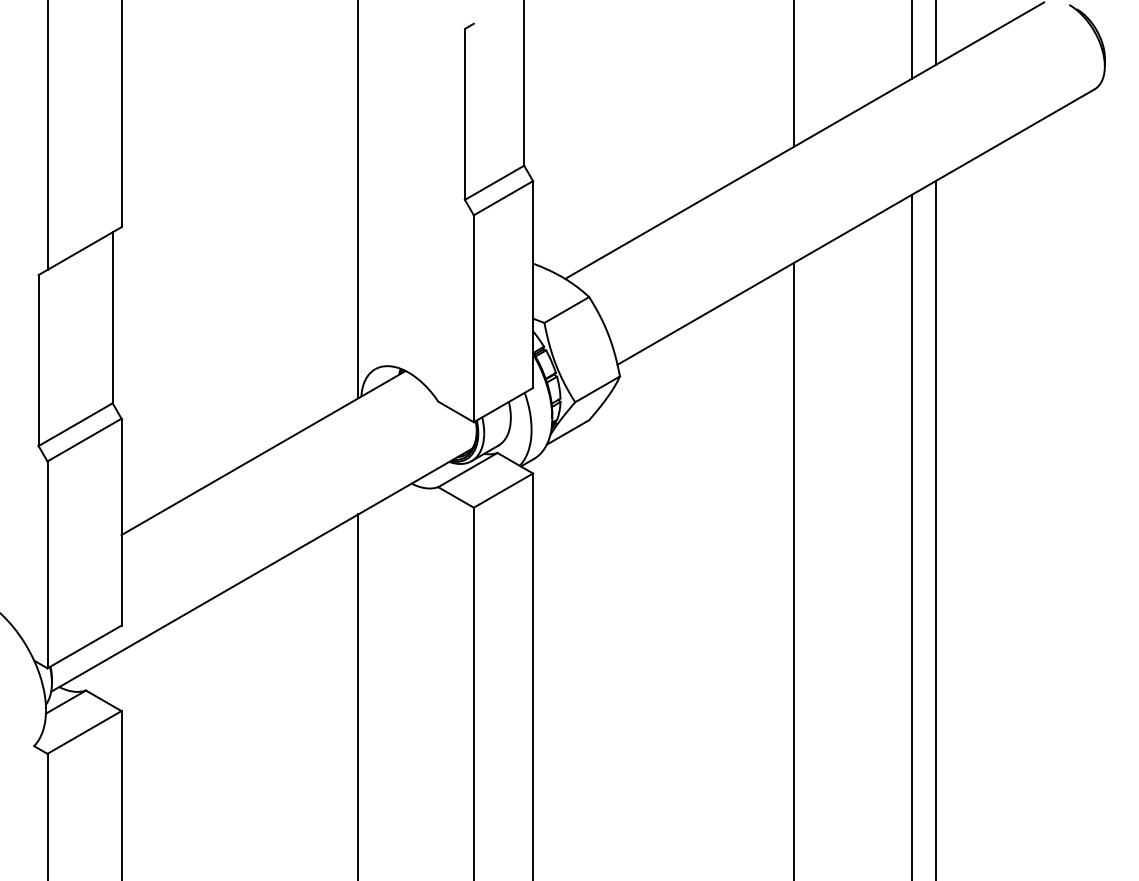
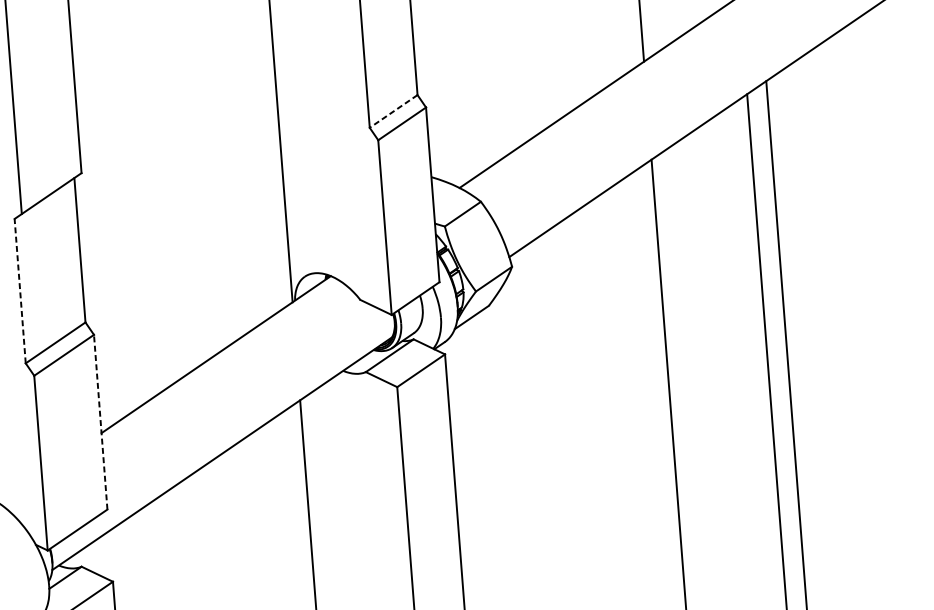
line: (494, 183) -> (393, 112), solid -> dashed
line: (38, 360) -> (20, 291), solid -> dashed
line: (121, 521) -> (100, 421), solid -> dashed

